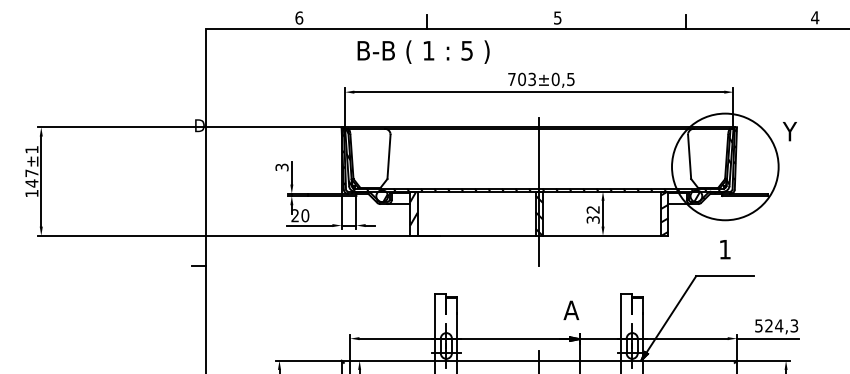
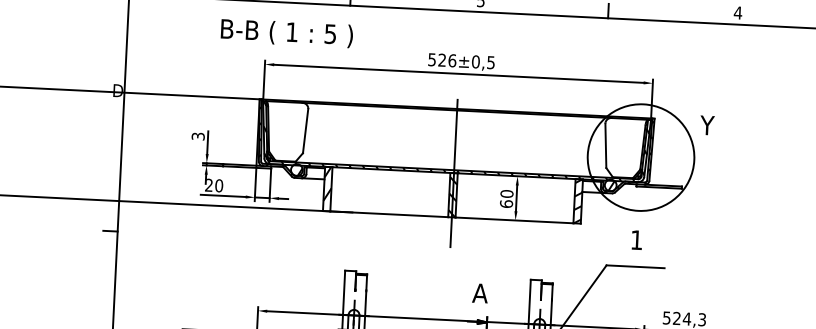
text: (423, 51) -> (286, 32), moved
text: (522, 79) -> (442, 60), 703 -> 526
text: (592, 214) -> (506, 198), 32 -> 60

